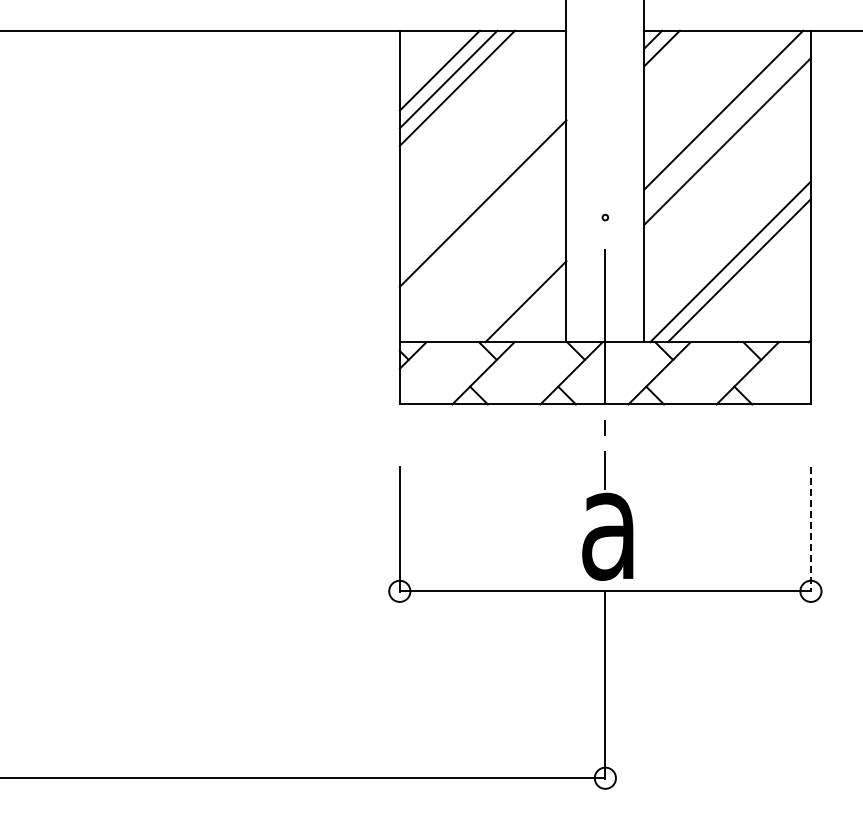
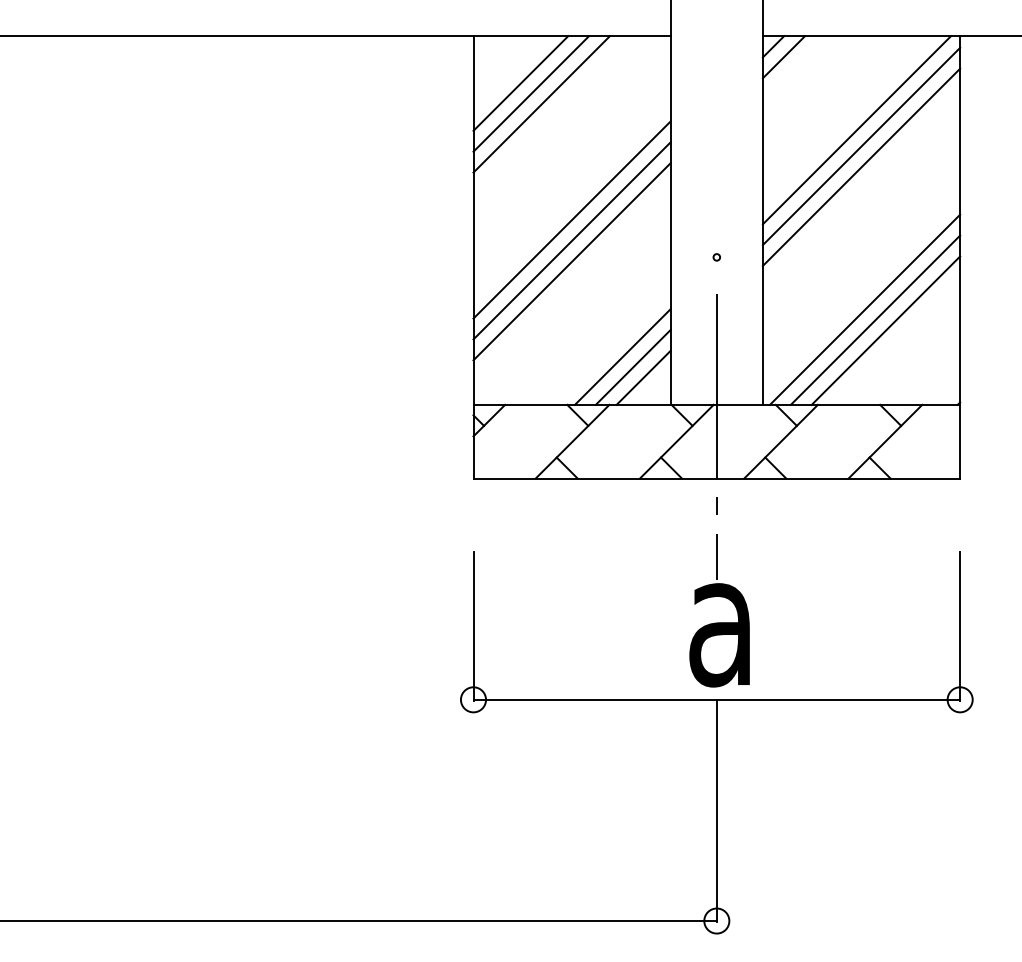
line: (727, 123) -> (861, 146), added
line: (482, 185) -> (571, 219), added
line: (482, 220) -> (571, 260), added
line: (747, 279) -> (885, 330), added
line: (534, 310) -> (632, 367), added
line: (543, 319) -> (643, 378), added
line: (810, 529) -> (959, 626), dashed -> solid

